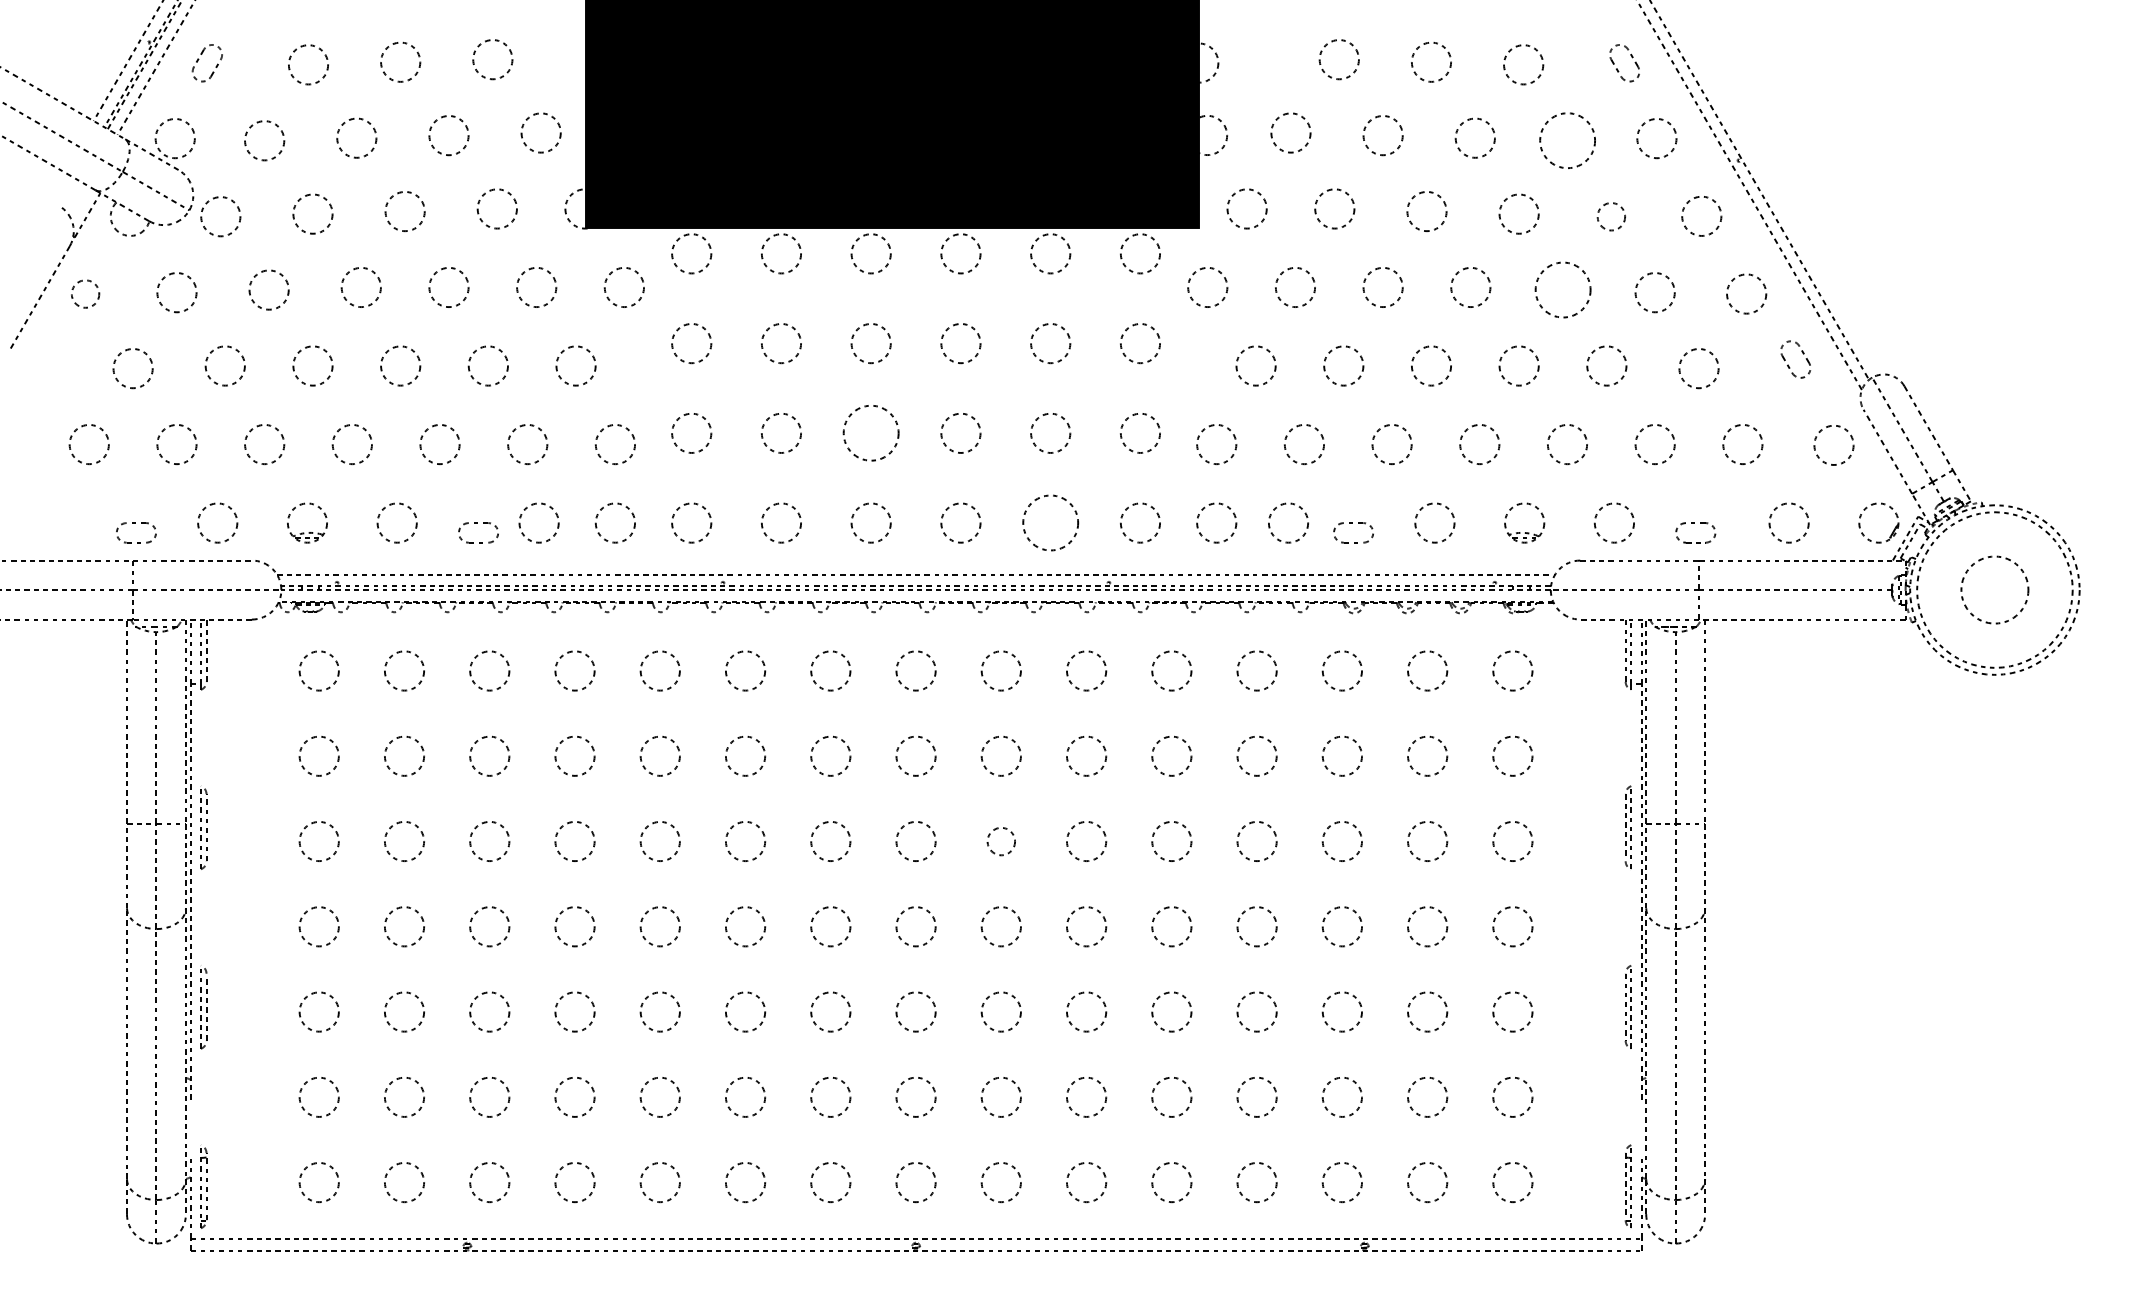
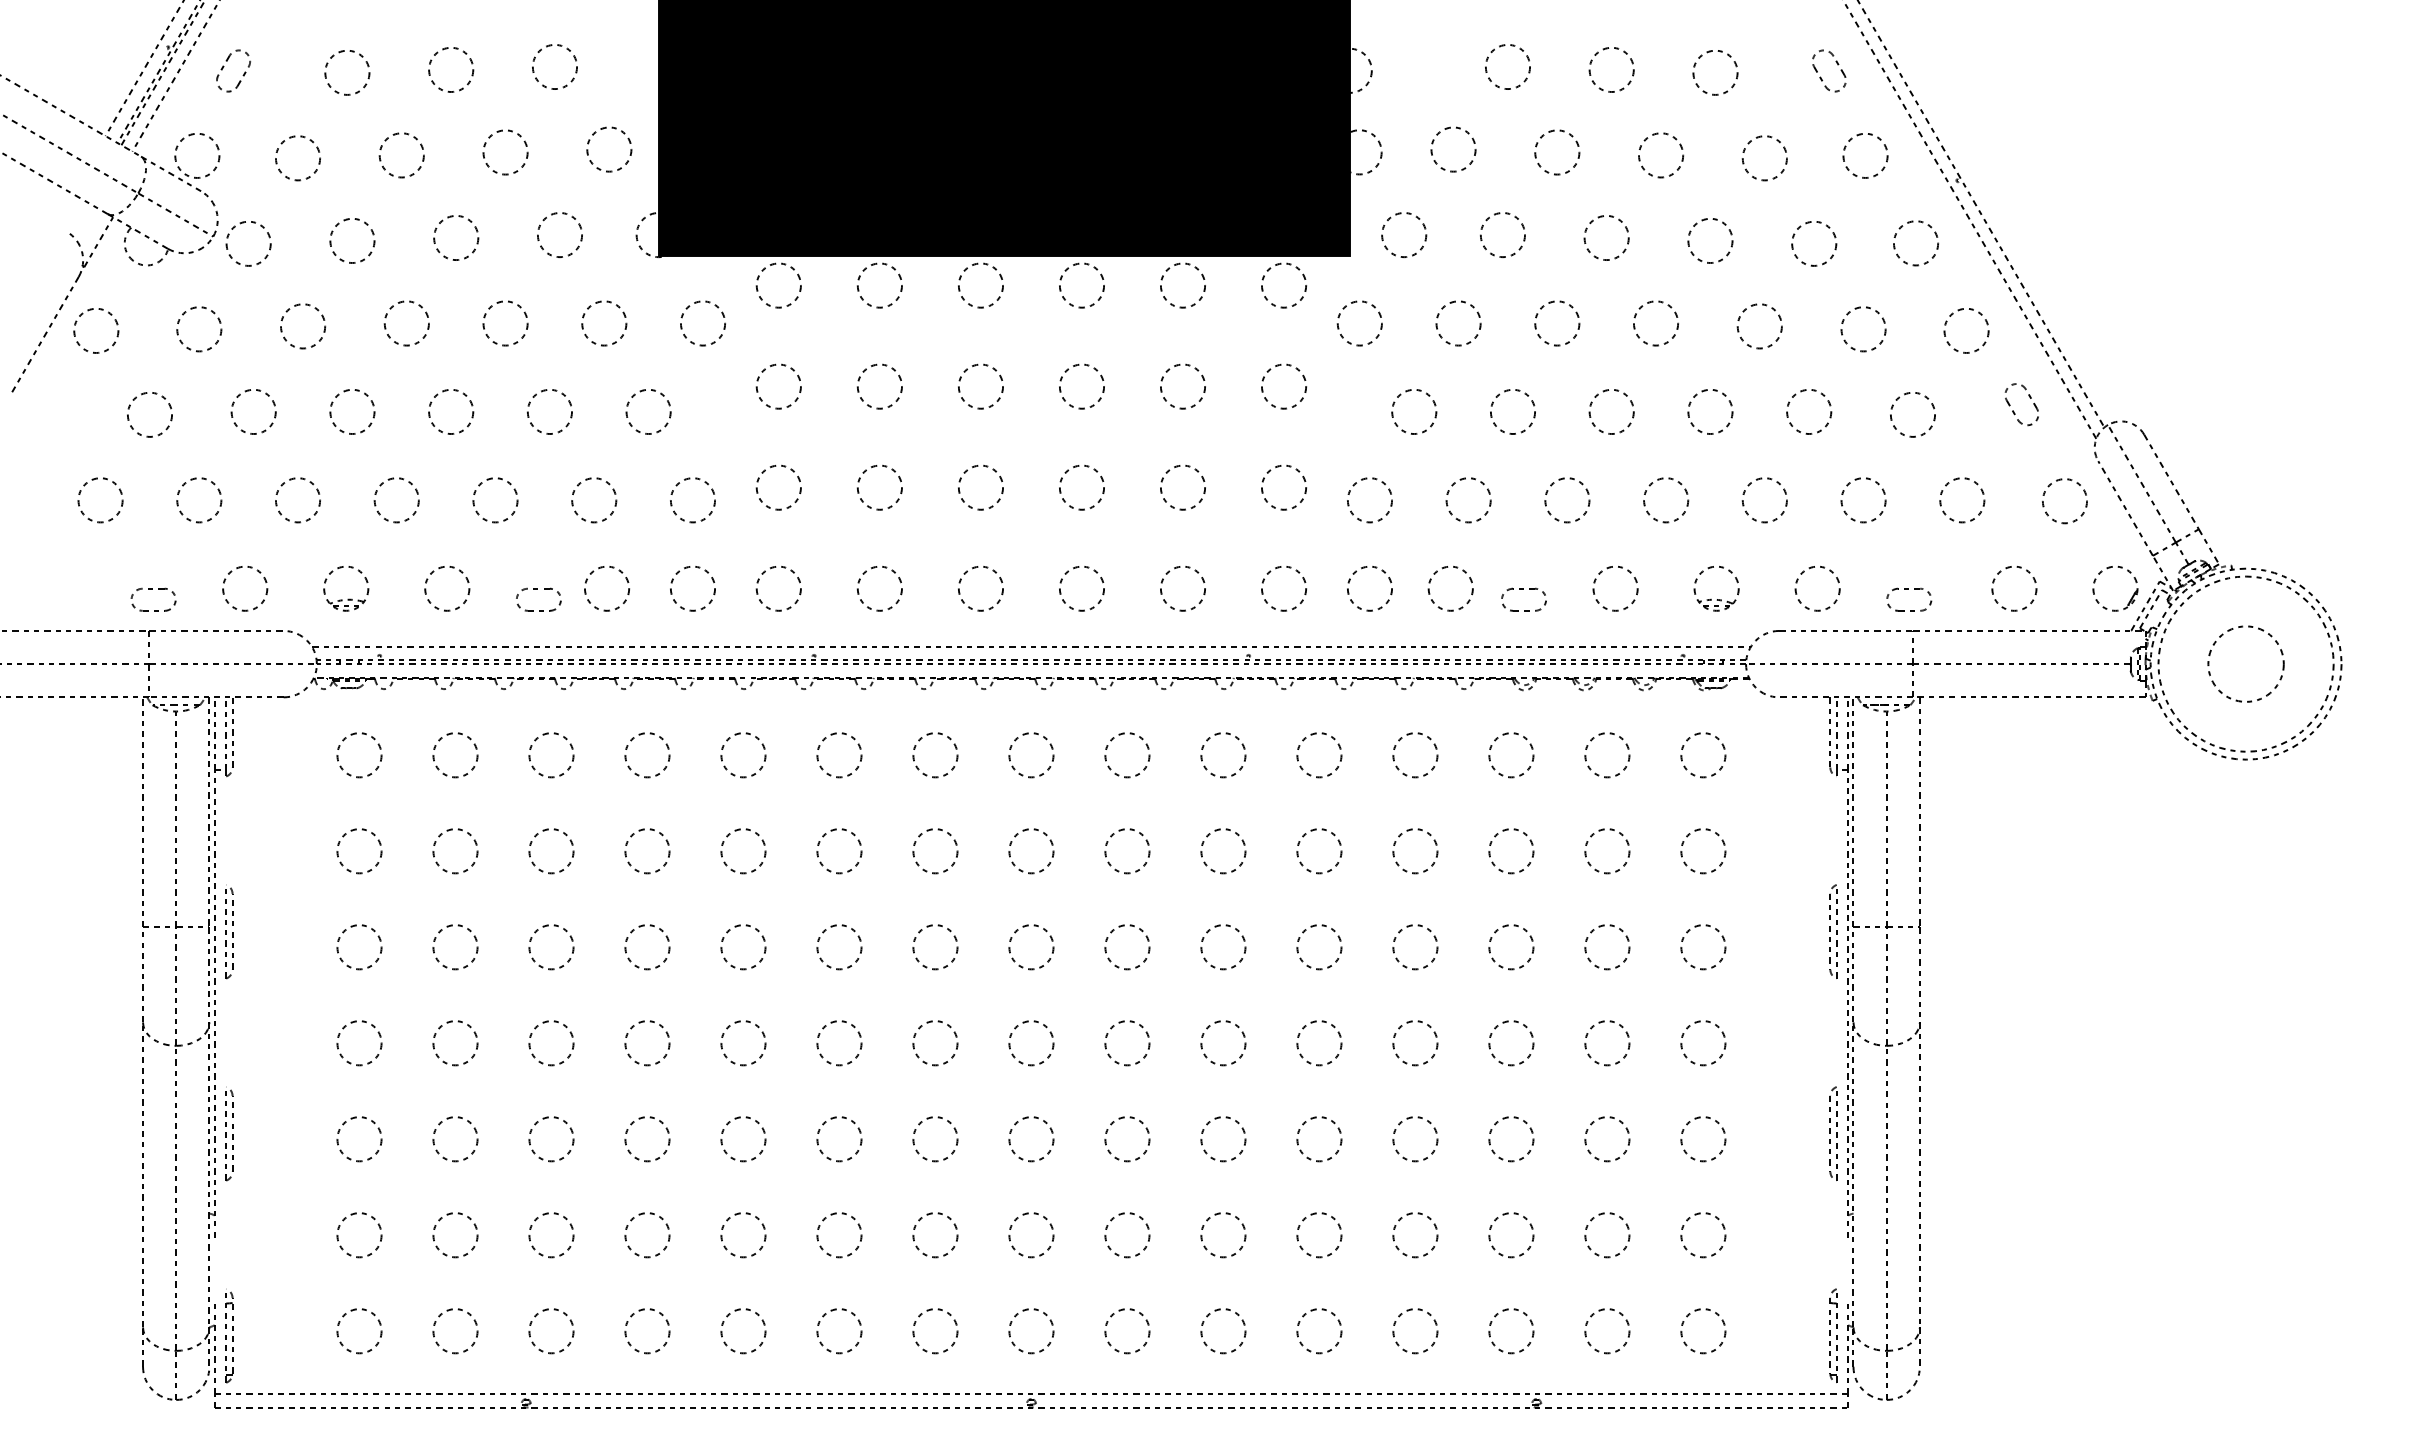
circle: (1567, 140) -> (1764, 158), size x0.71
circle: (1611, 216) -> (1814, 243), size x1.43
circle: (1562, 290) -> (1759, 326), size x0.71
circle: (85, 293) -> (96, 330), size x1.43
circle: (870, 433) -> (980, 487), size x0.71
circle: (1050, 522) -> (1182, 588), size x0.71
circle: (1001, 841) -> (1127, 947), size x1.43

